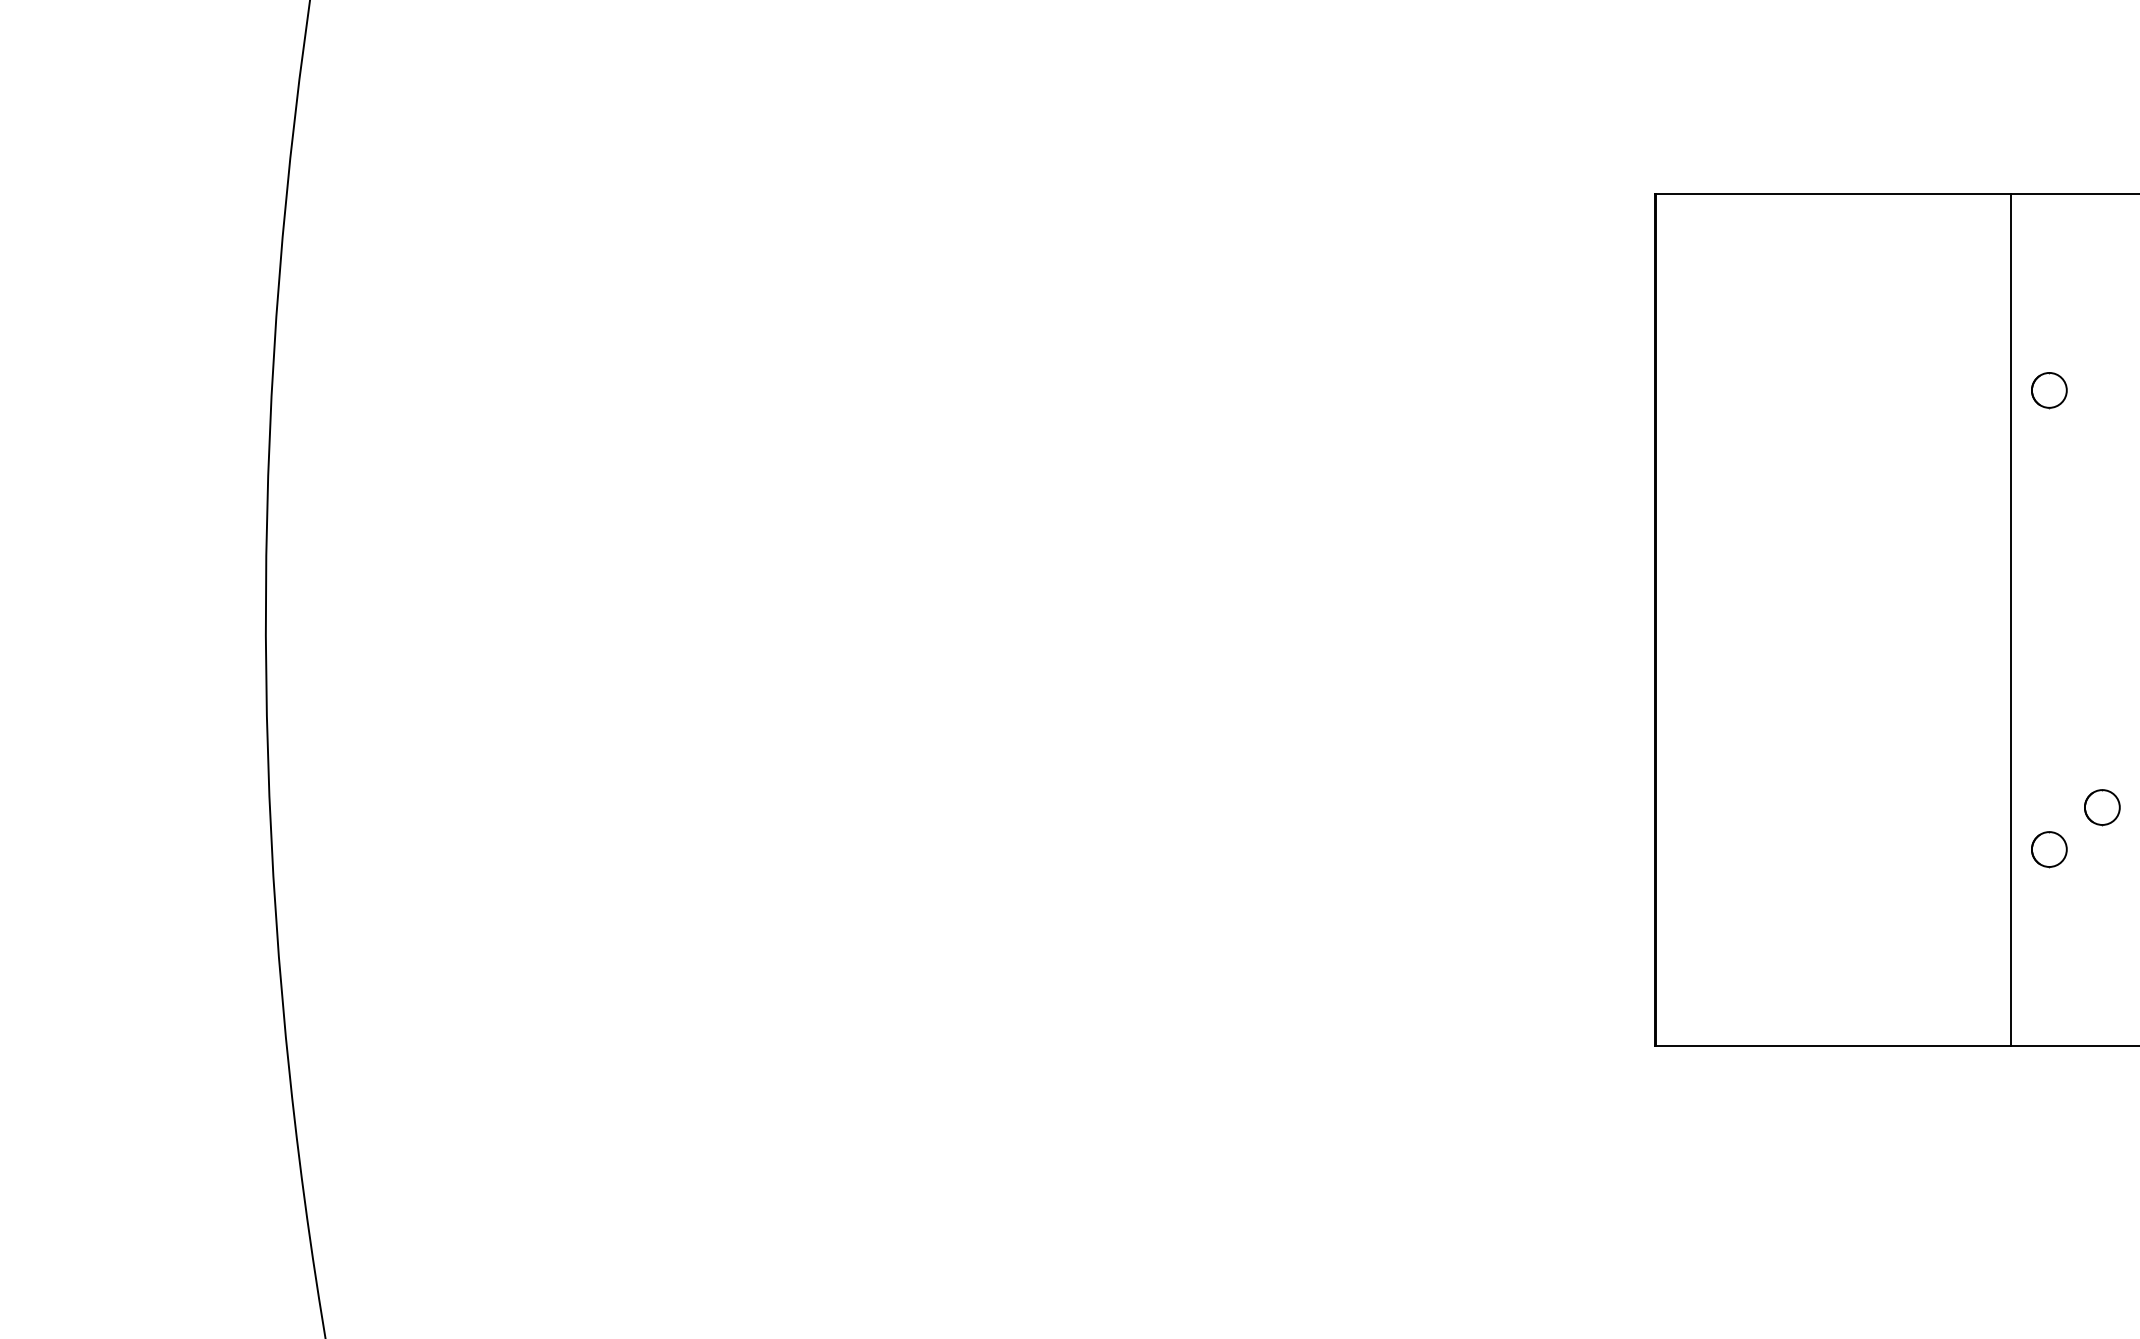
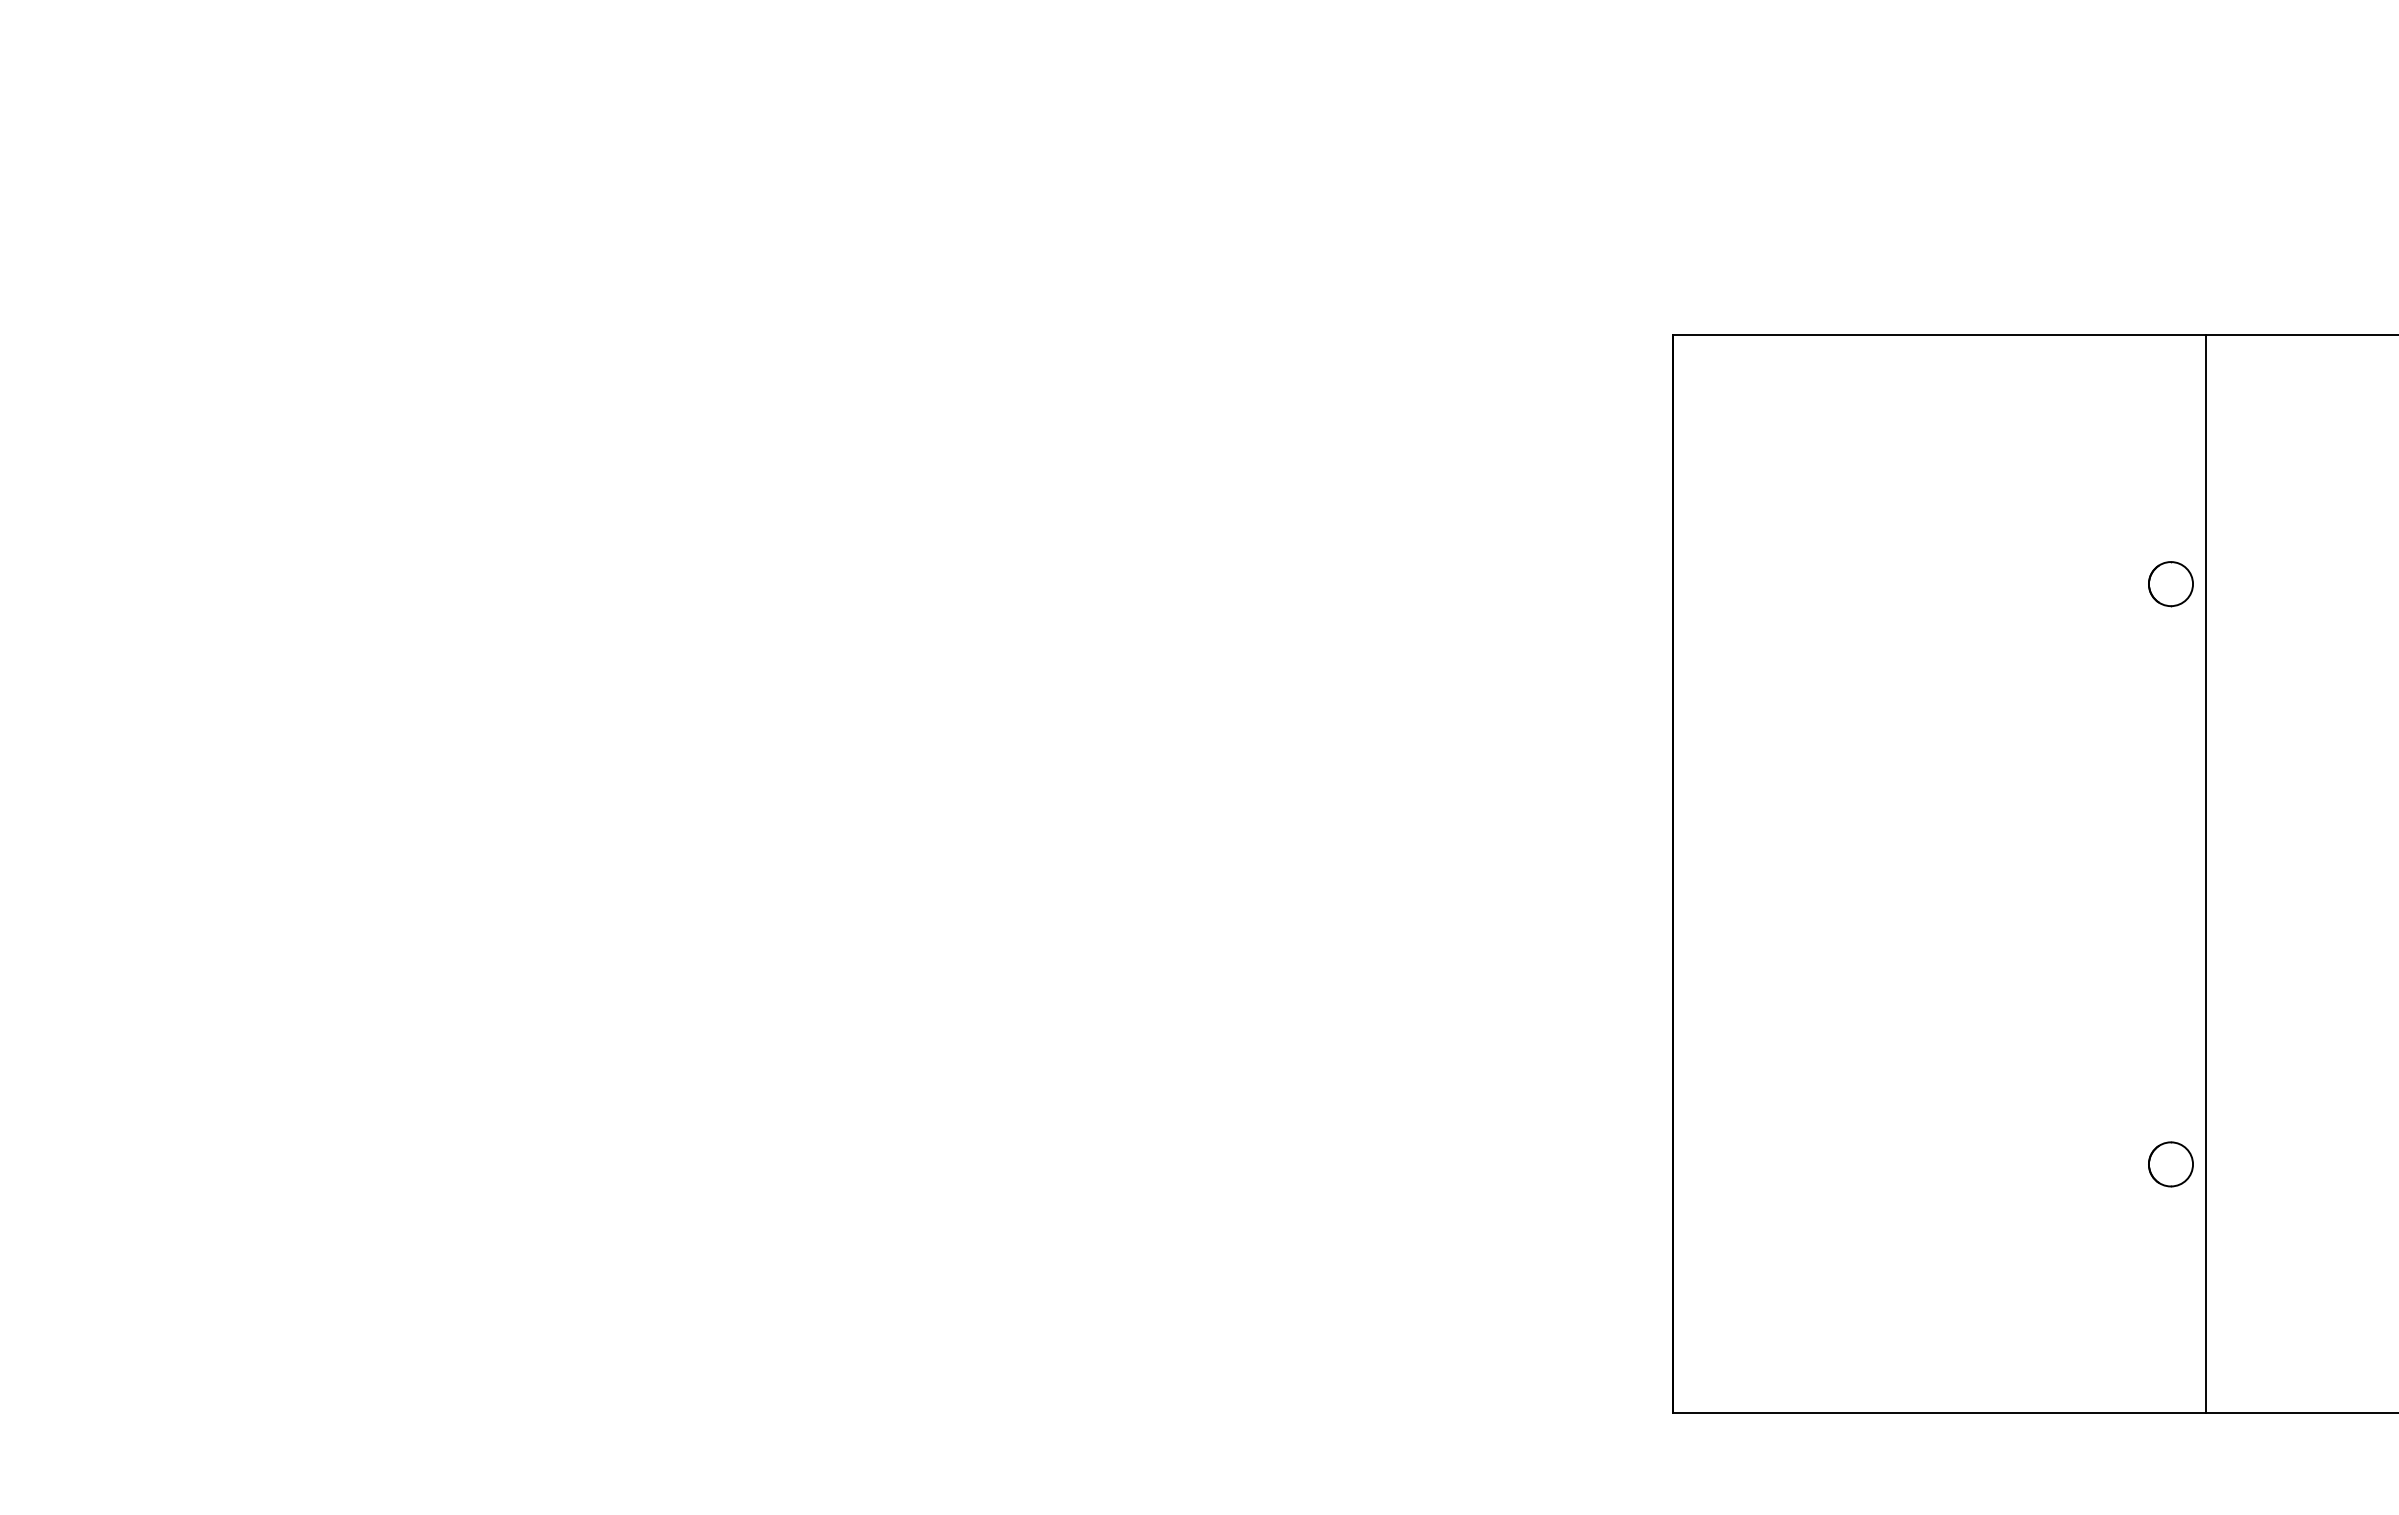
line: (2010, 619) -> (2205, 873), moved
part: (2102, 807) -> (2238, 1111), removed

